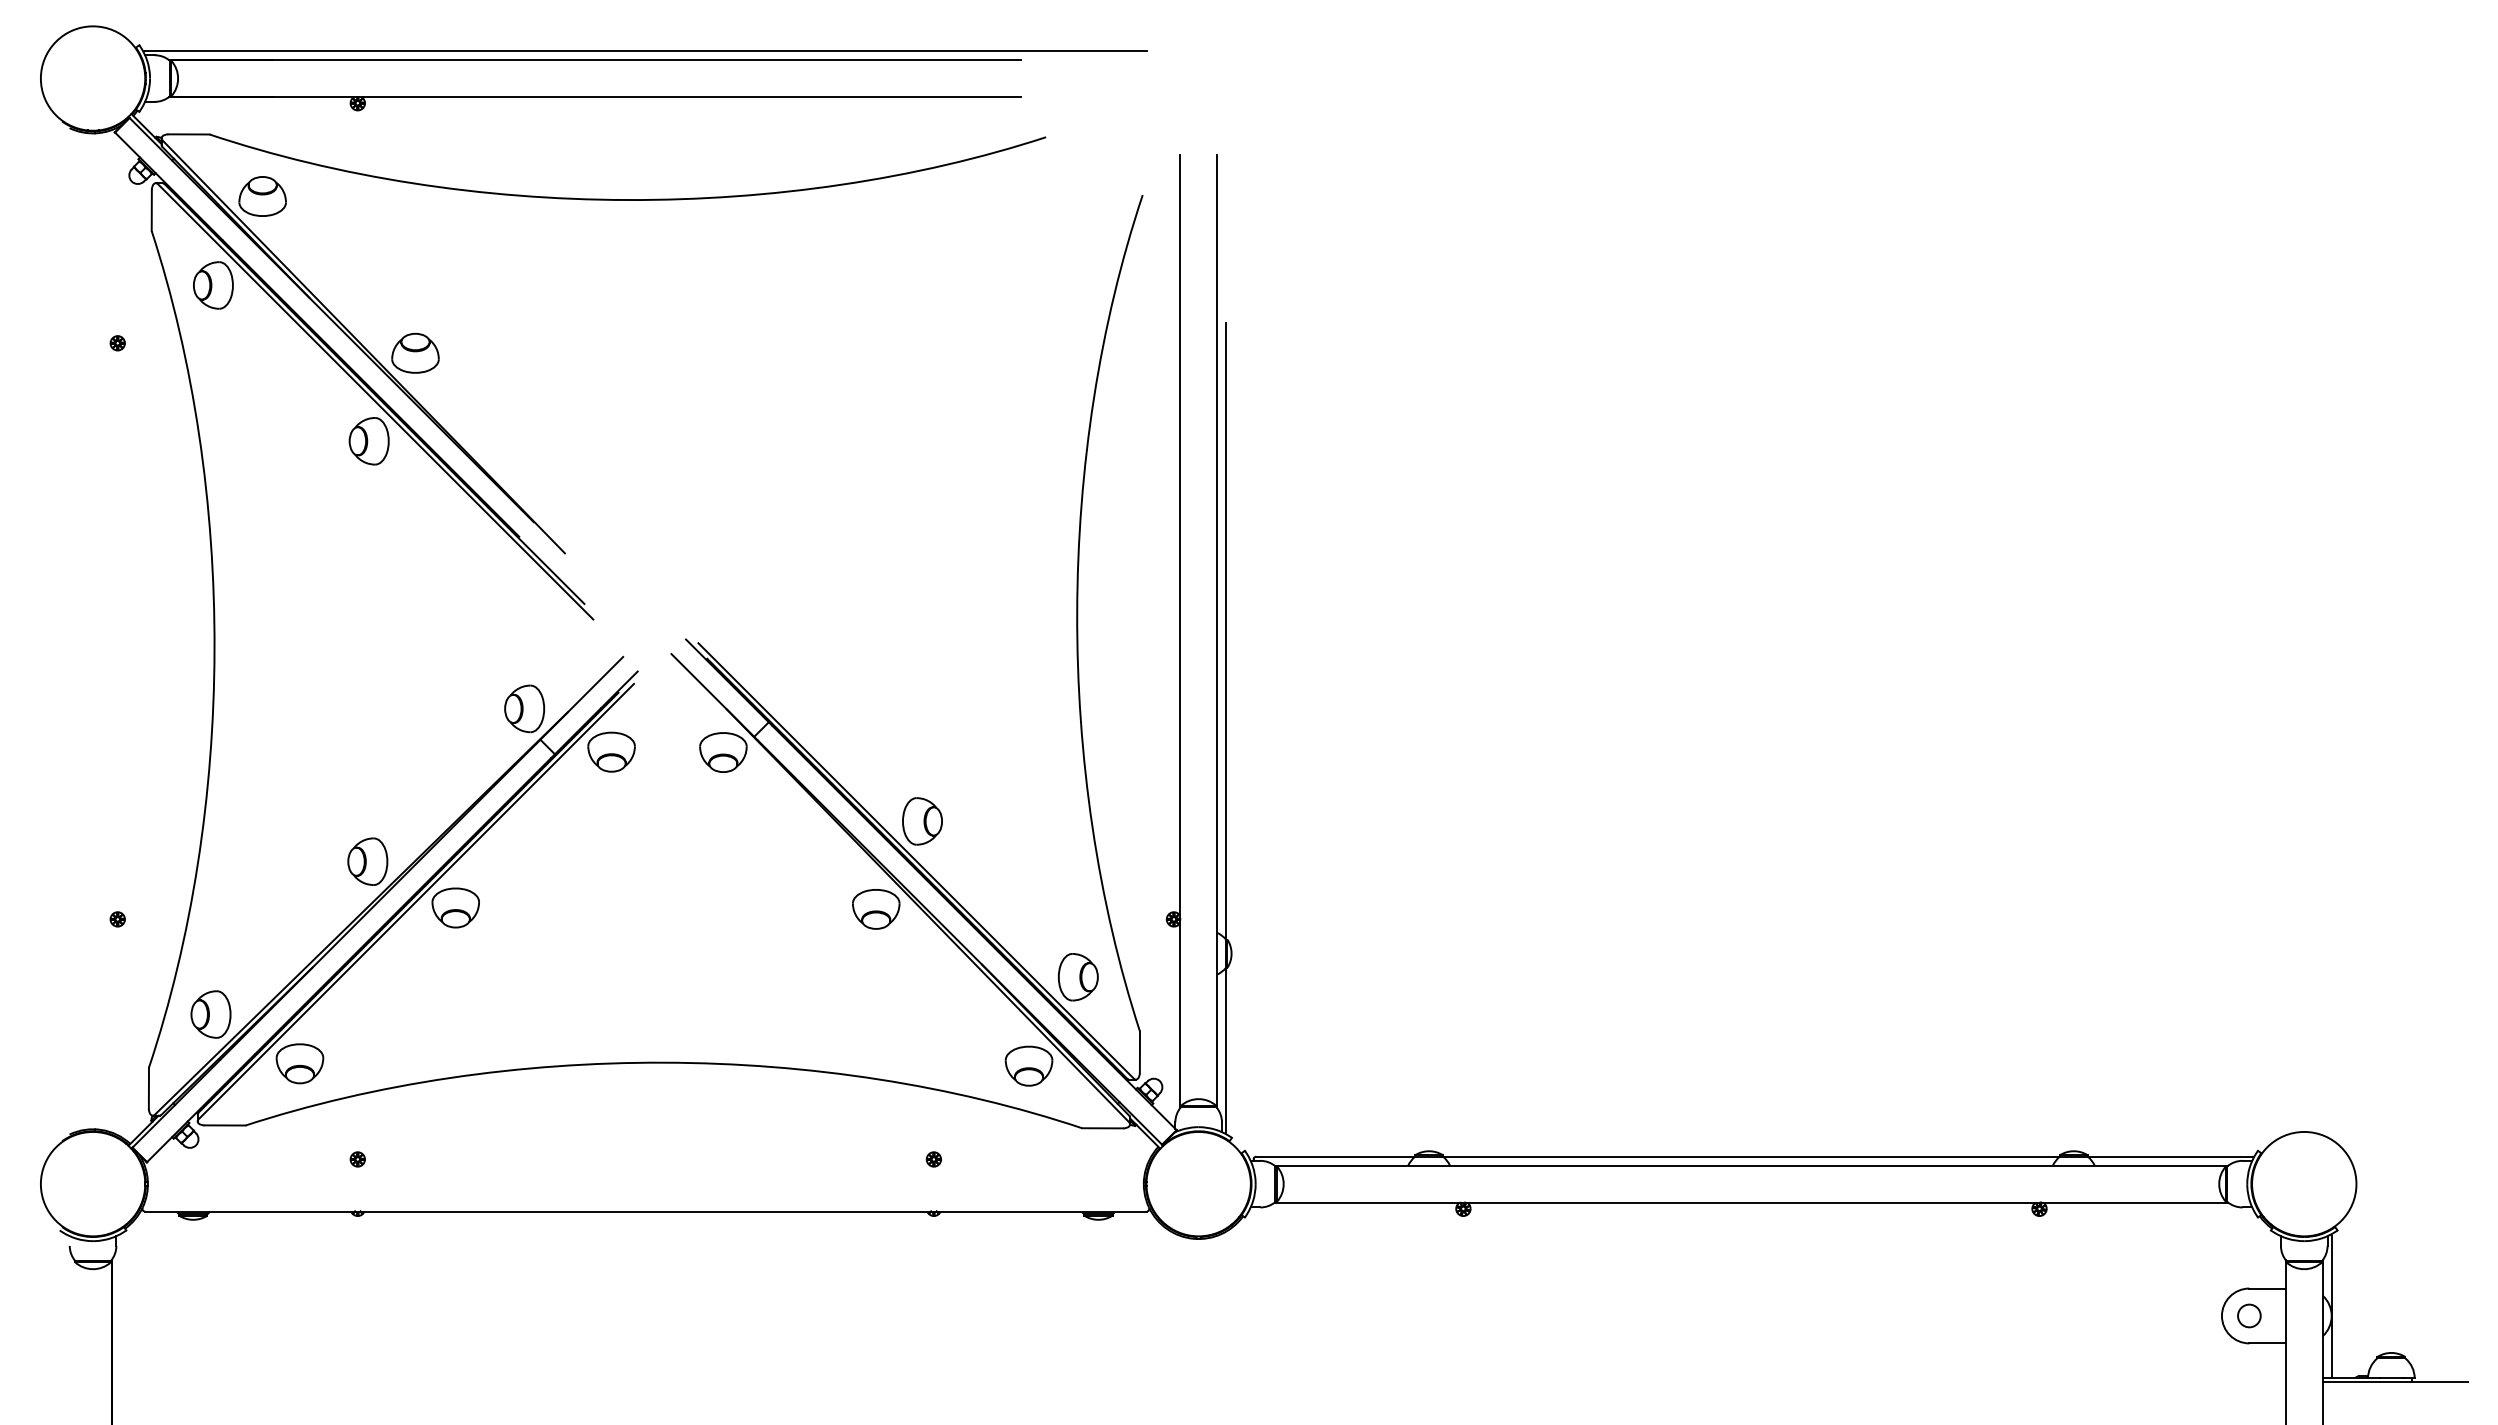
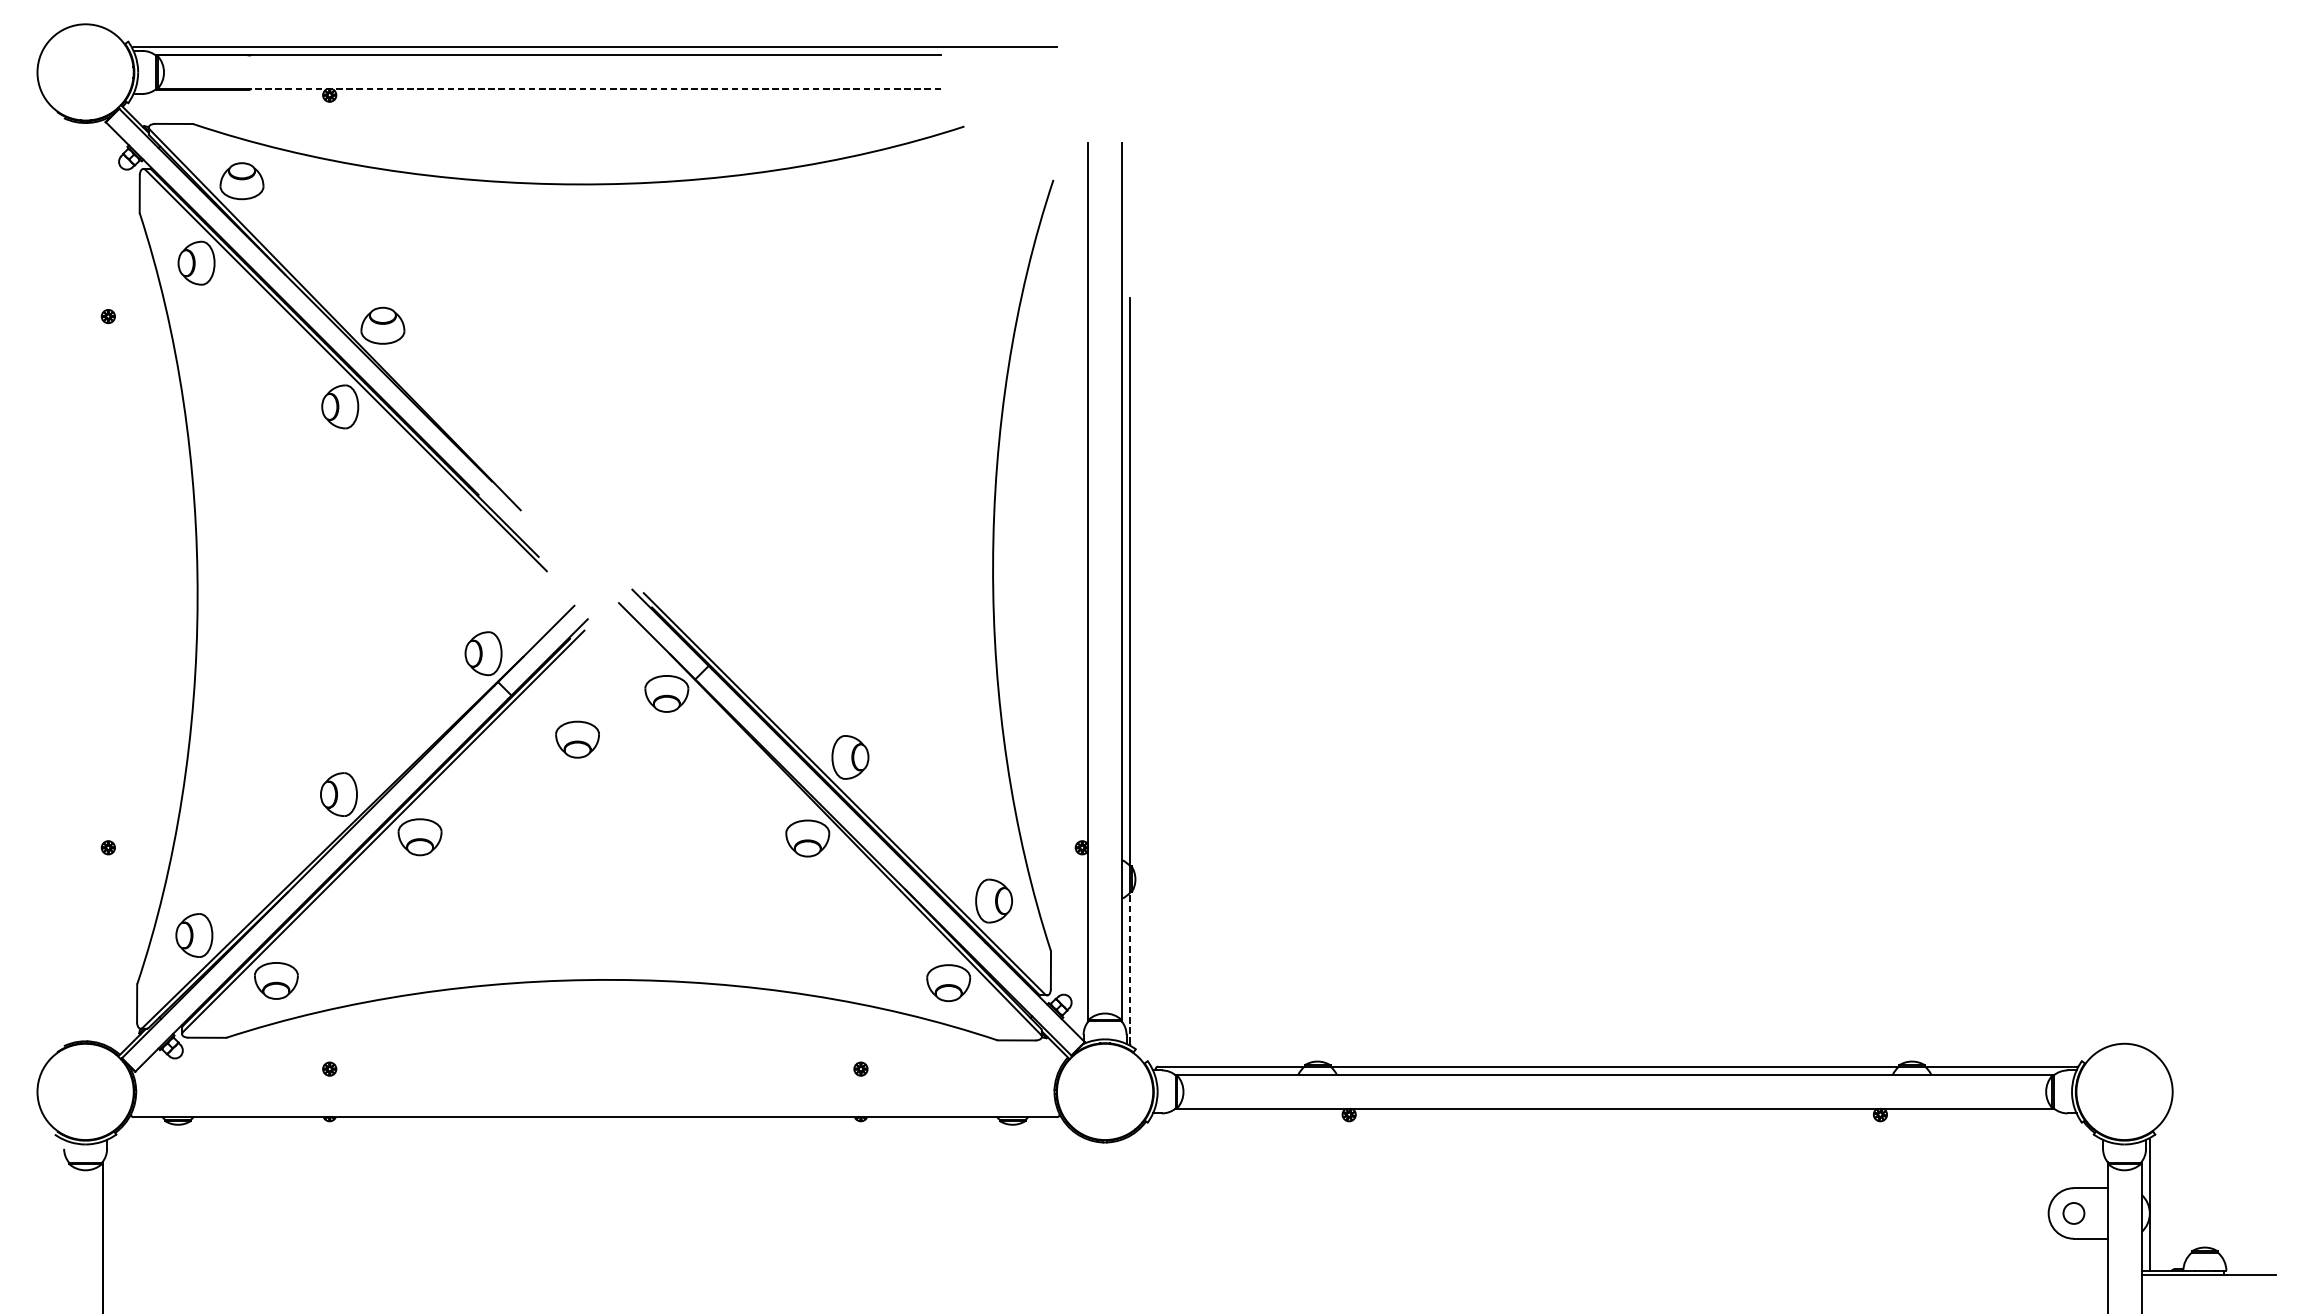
line: (646, 97) -> (595, 89), solid -> dashed
part: (611, 751) -> (577, 739), moved
line: (1226, 1049) -> (1130, 967), solid -> dashed

